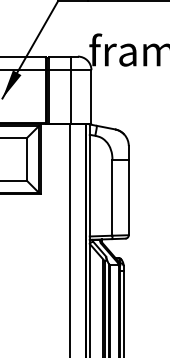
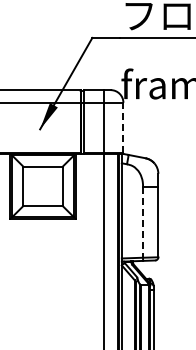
line: (91, 96) -> (123, 127), solid -> dashed
line: (112, 198) -> (143, 222), solid -> dashed

